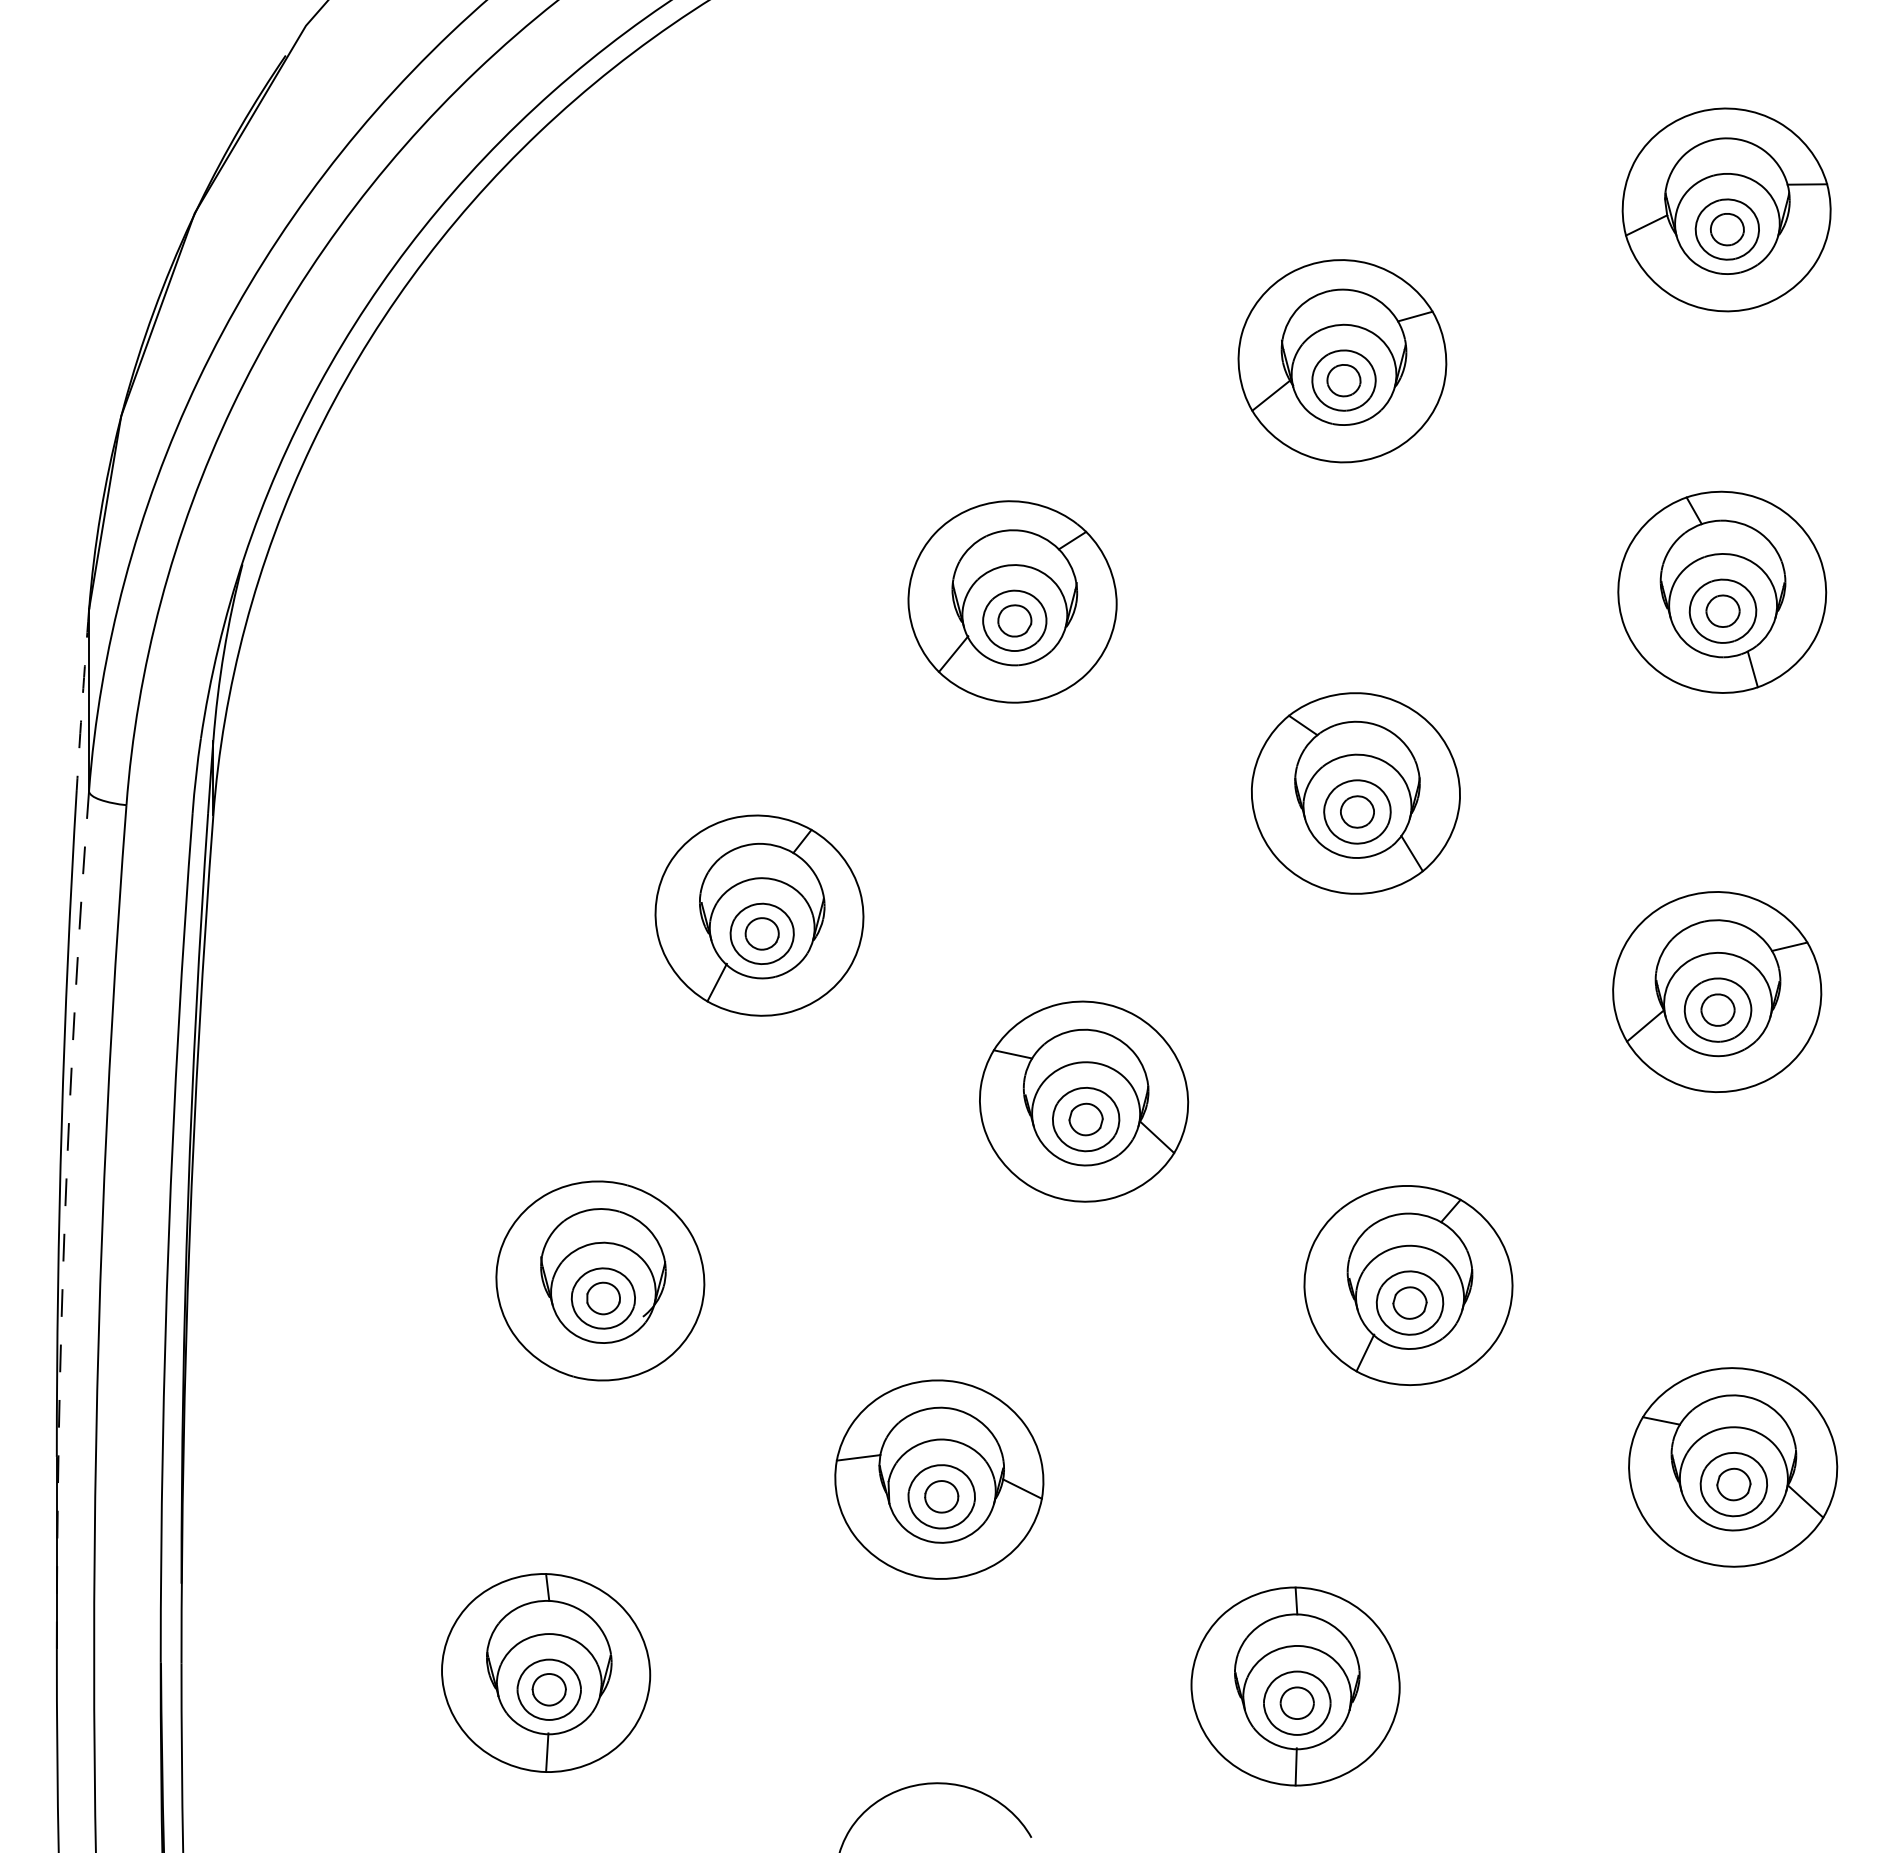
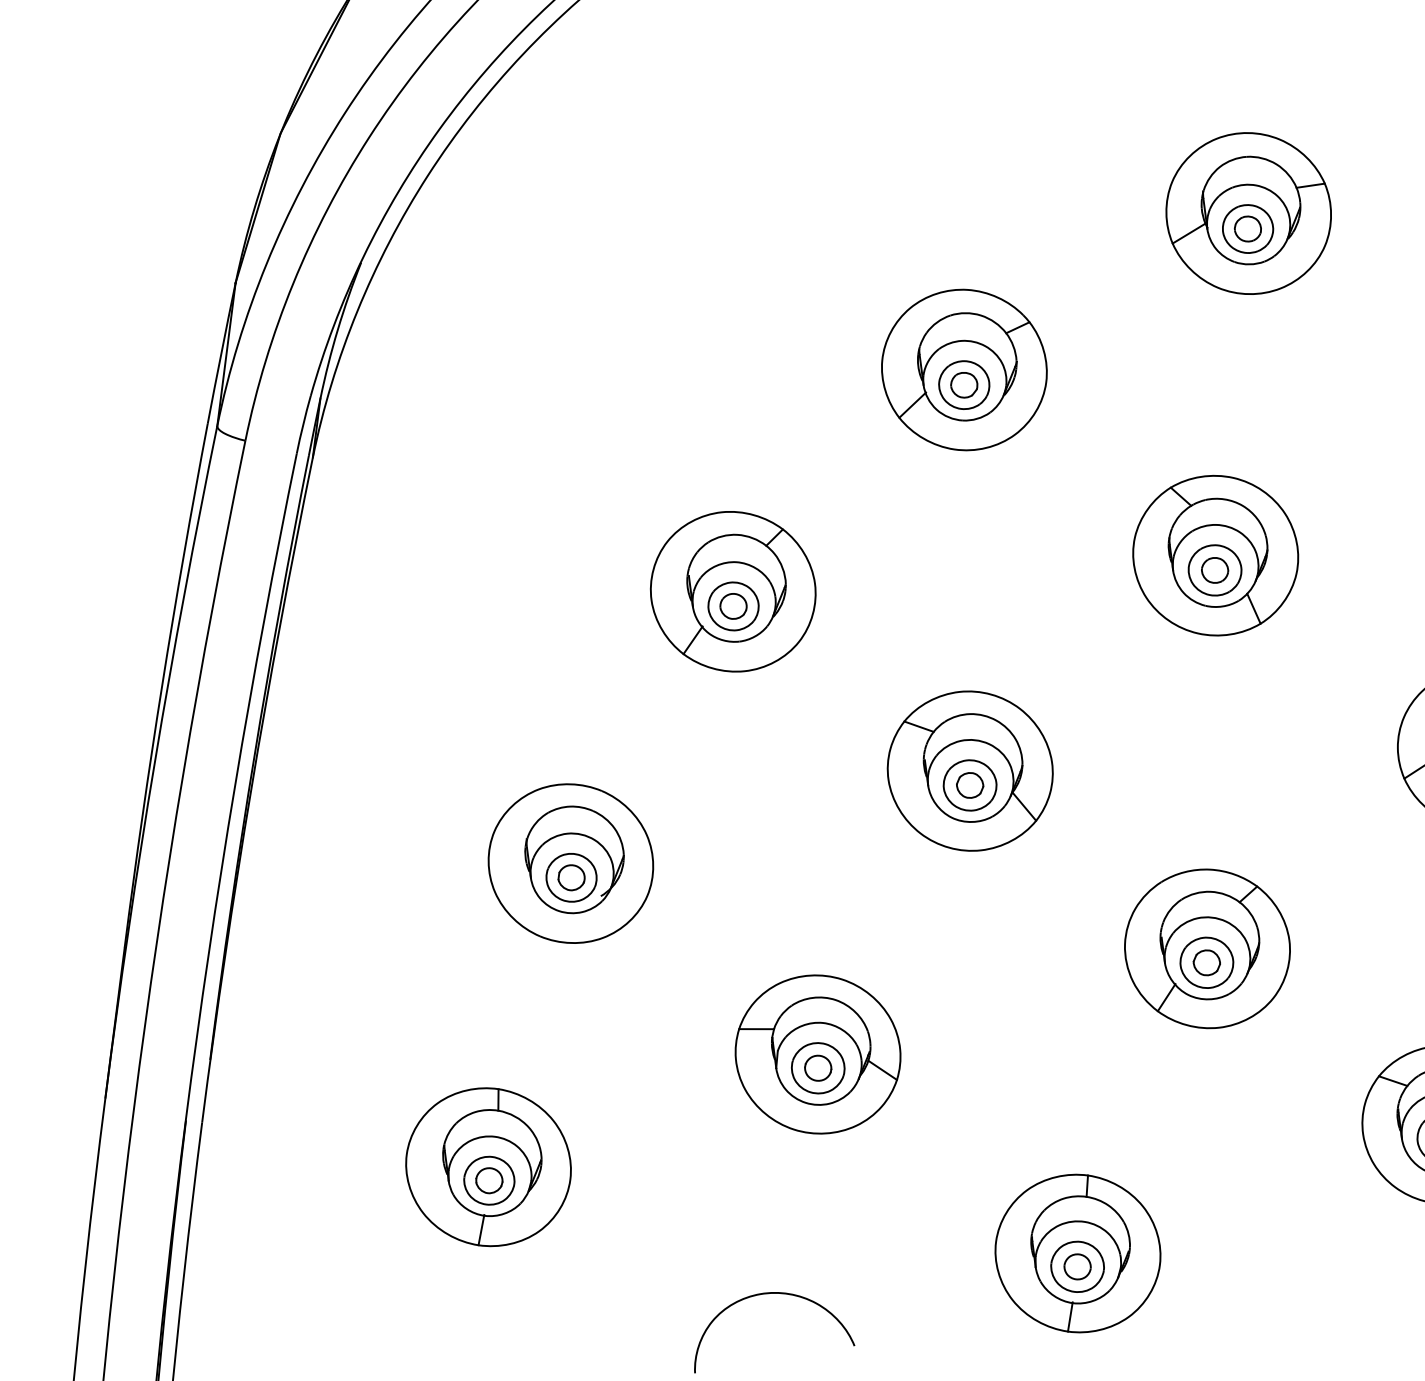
arc: (82, 700) -> (221, 353), dashed -> solid
arc: (64, 1219) -> (154, 761), dashed -> solid

